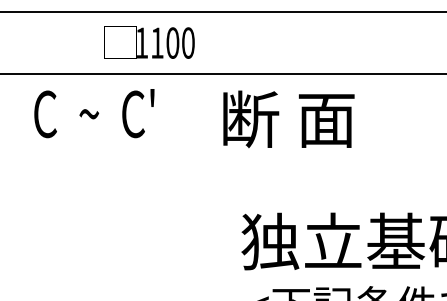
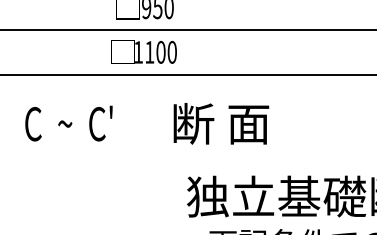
text: (148, 41) -> (143, 51), moved
text: (93, 113) -> (68, 123), moved
text: (289, 118) -> (221, 123), moved

